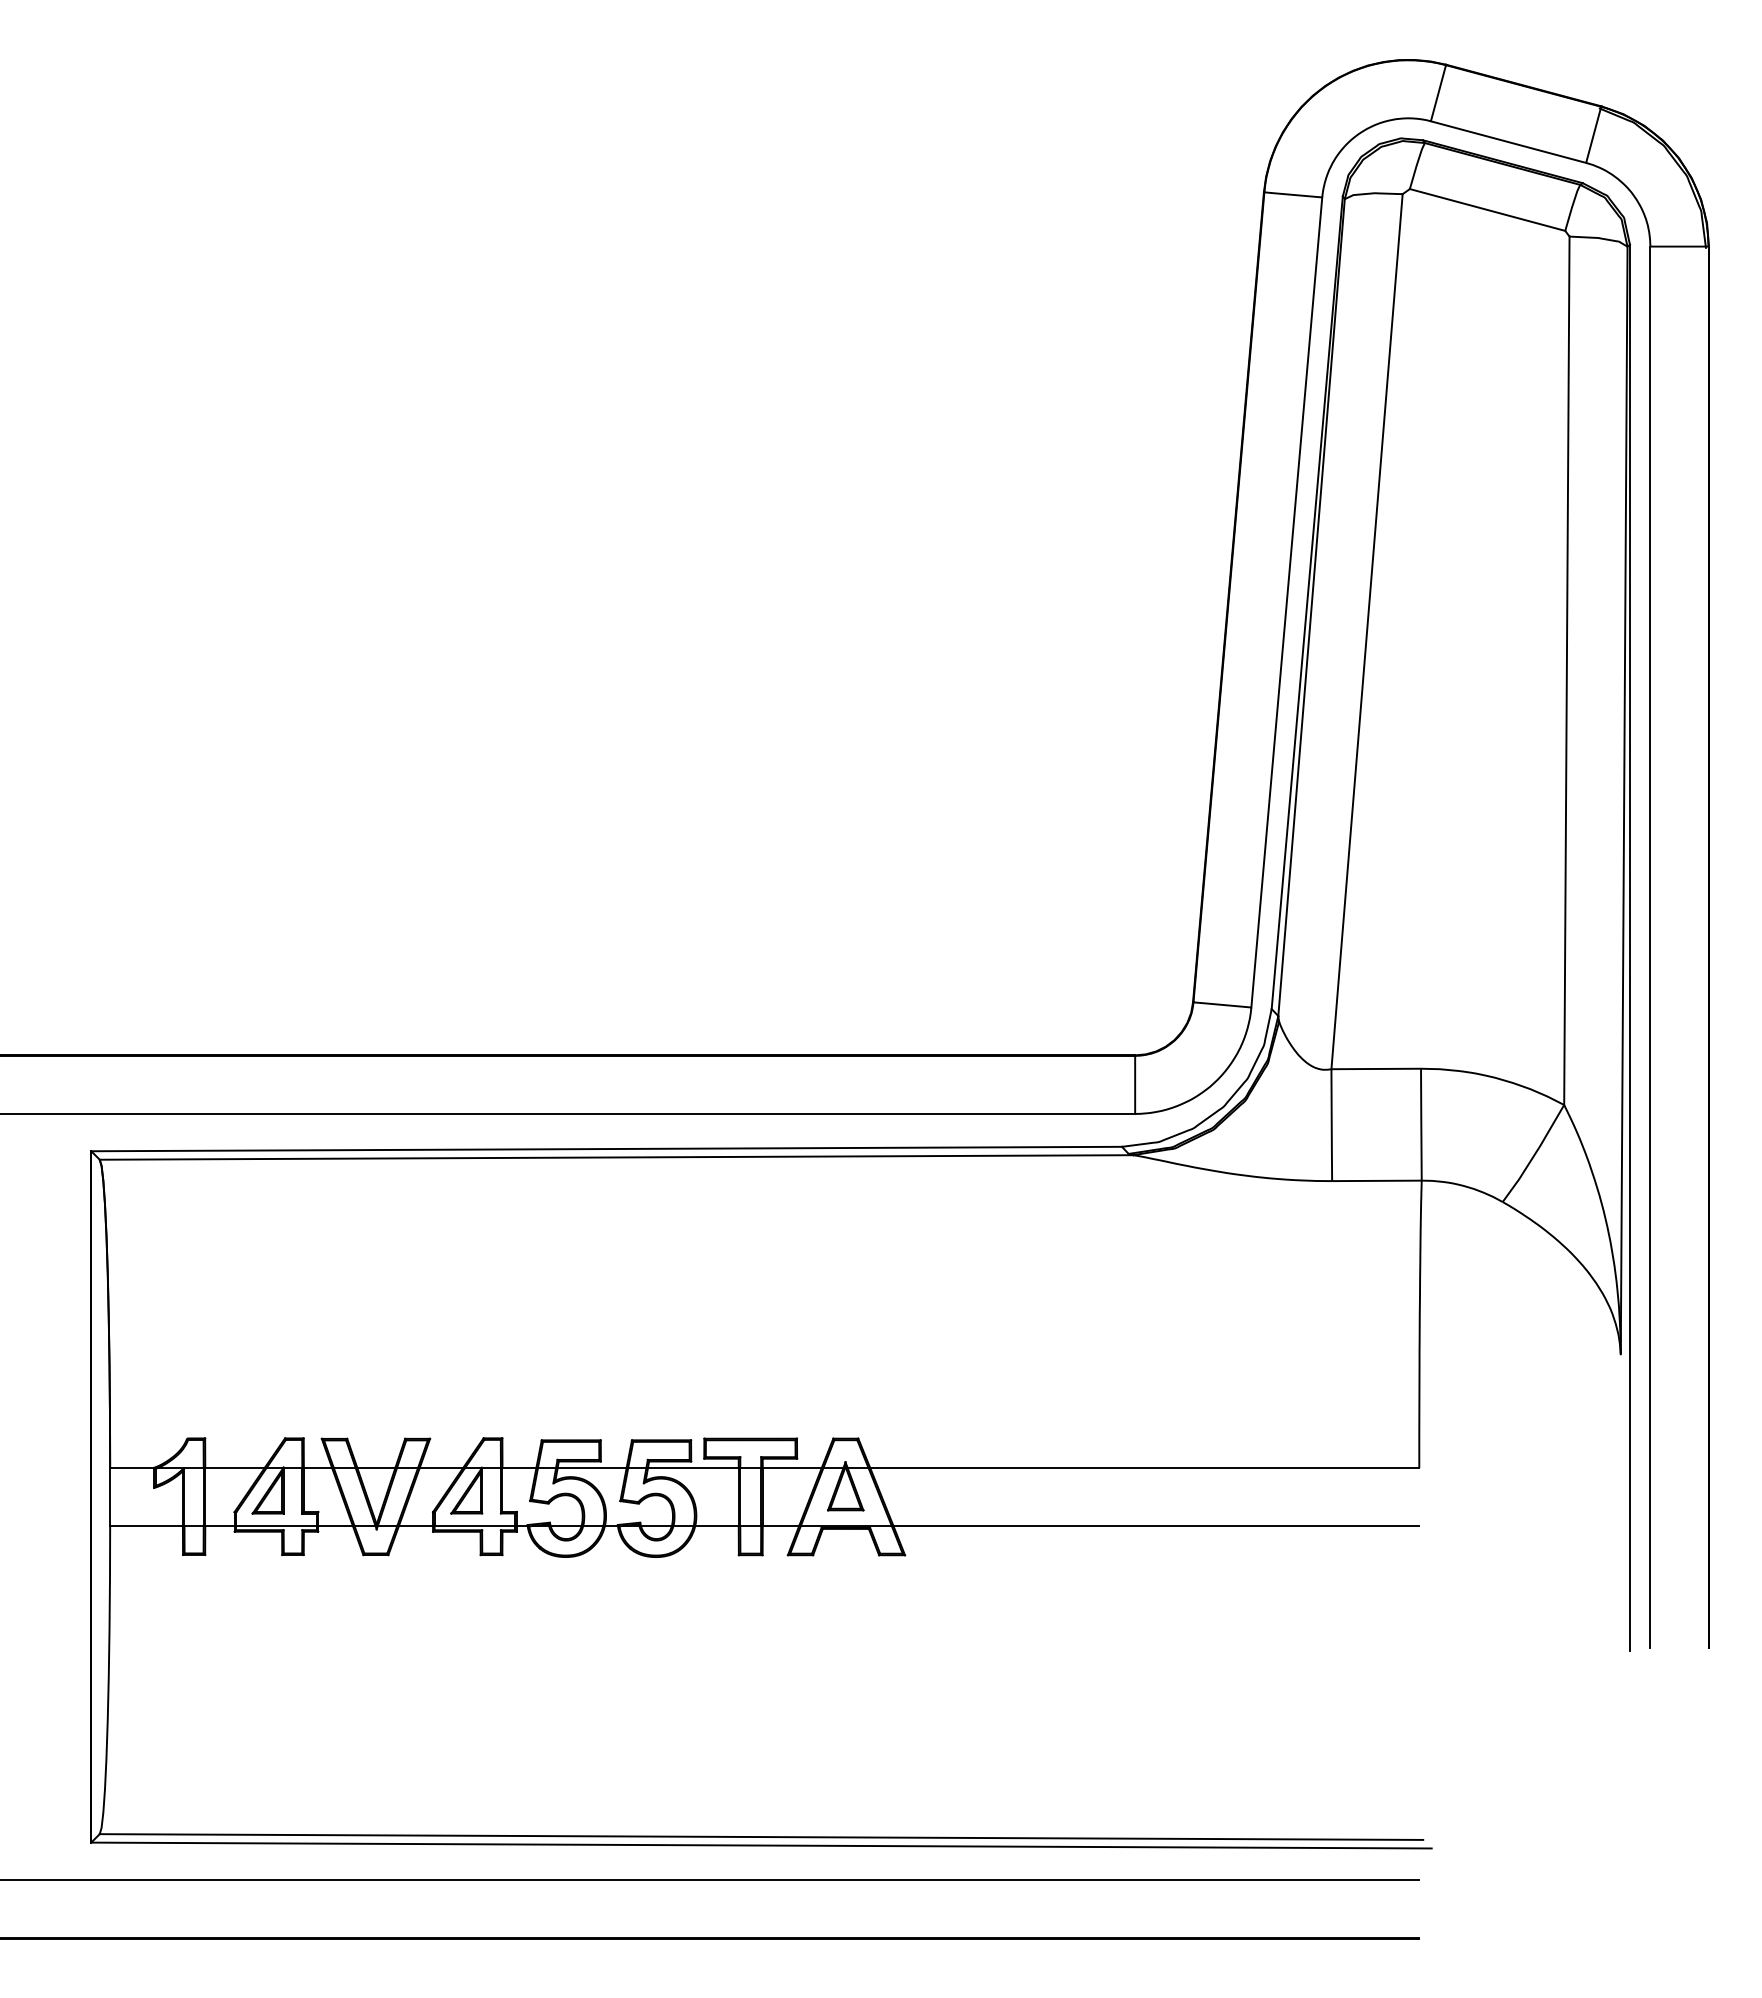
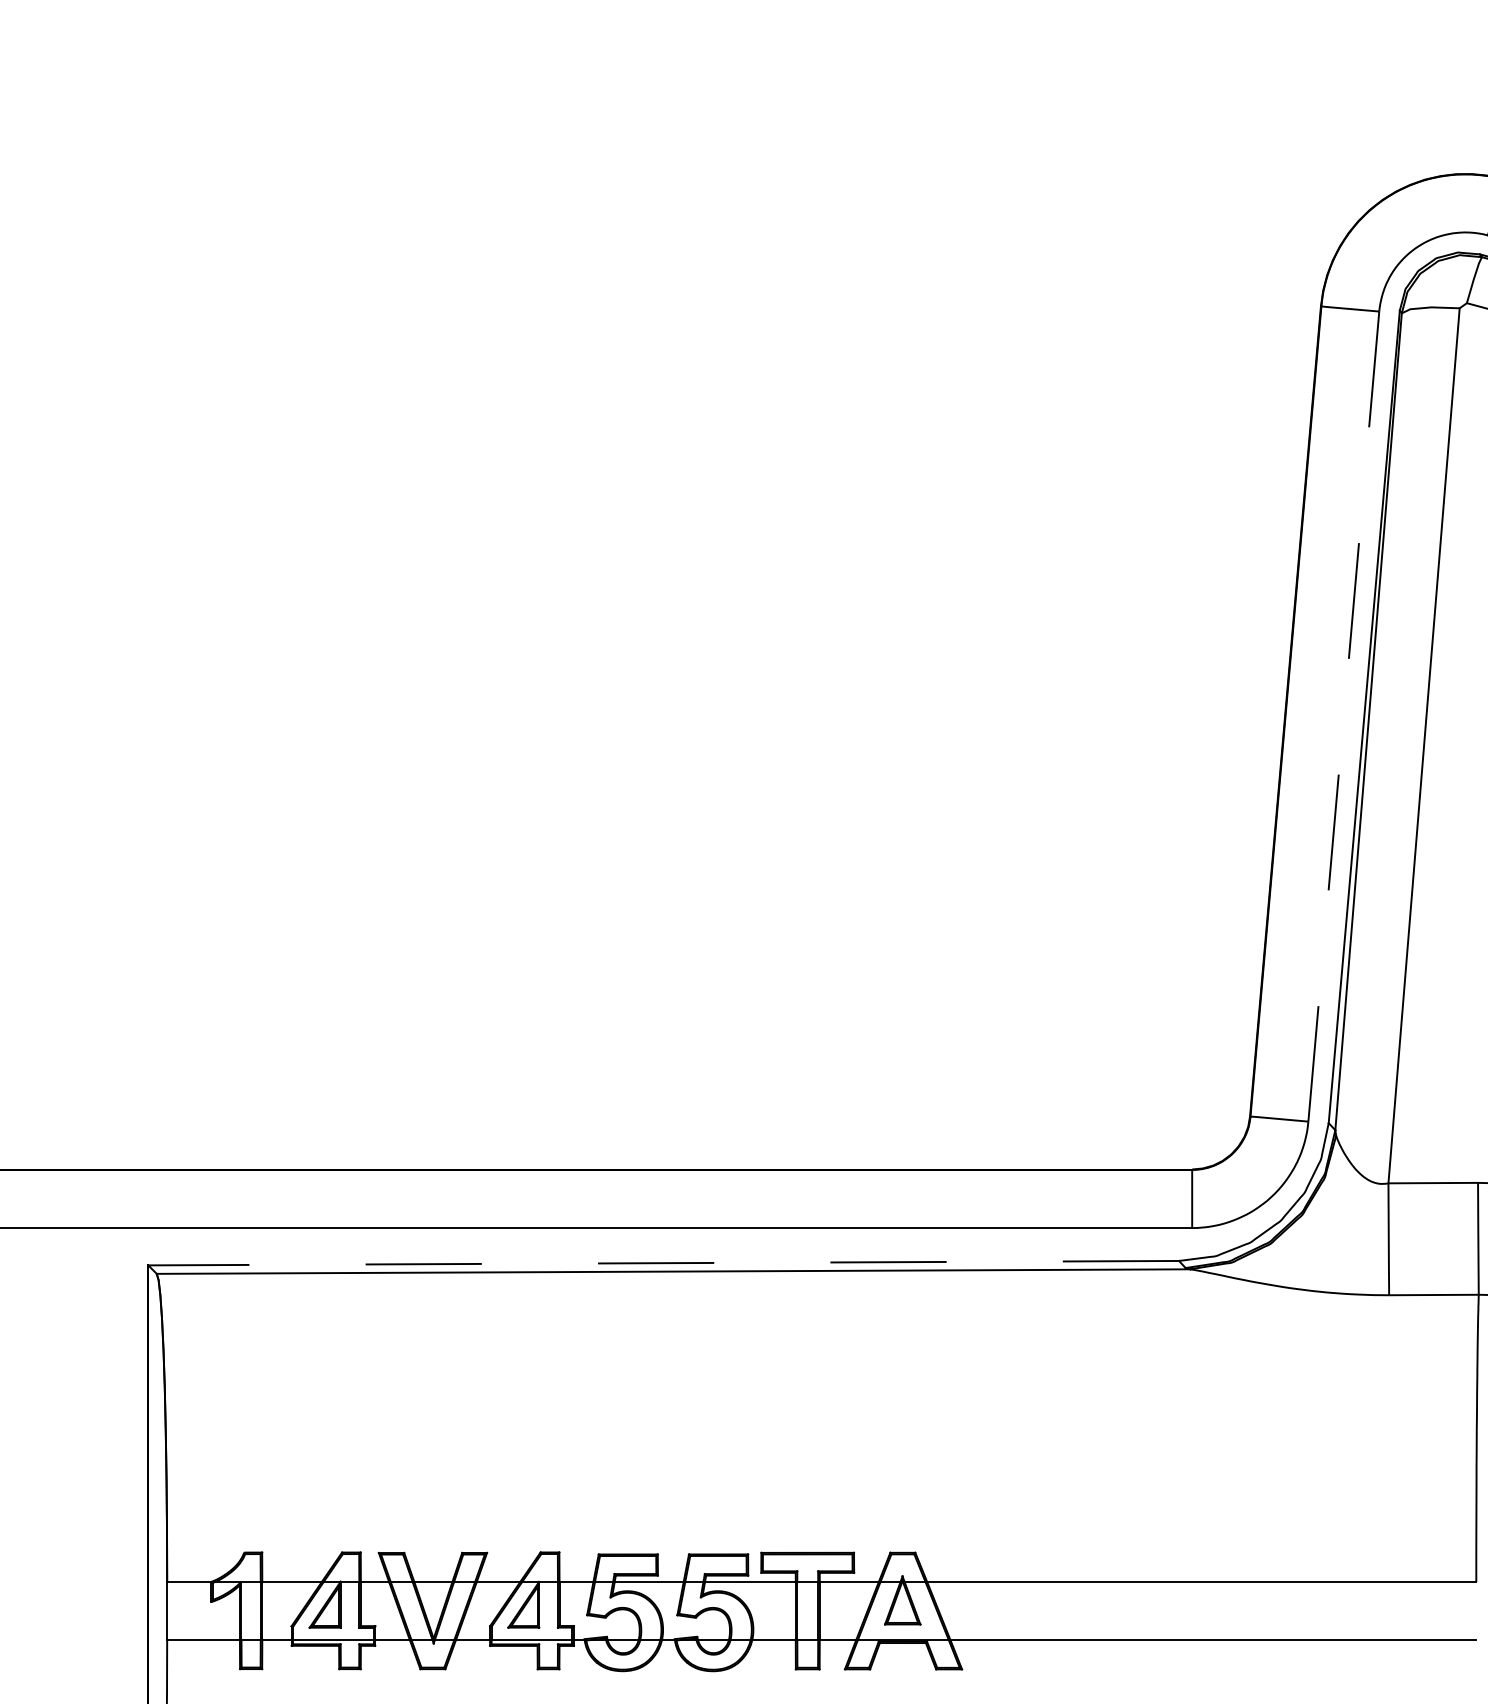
line: (1286, 602) -> (1343, 716), solid -> dashed
line: (606, 1149) -> (663, 1263), solid -> dashed

